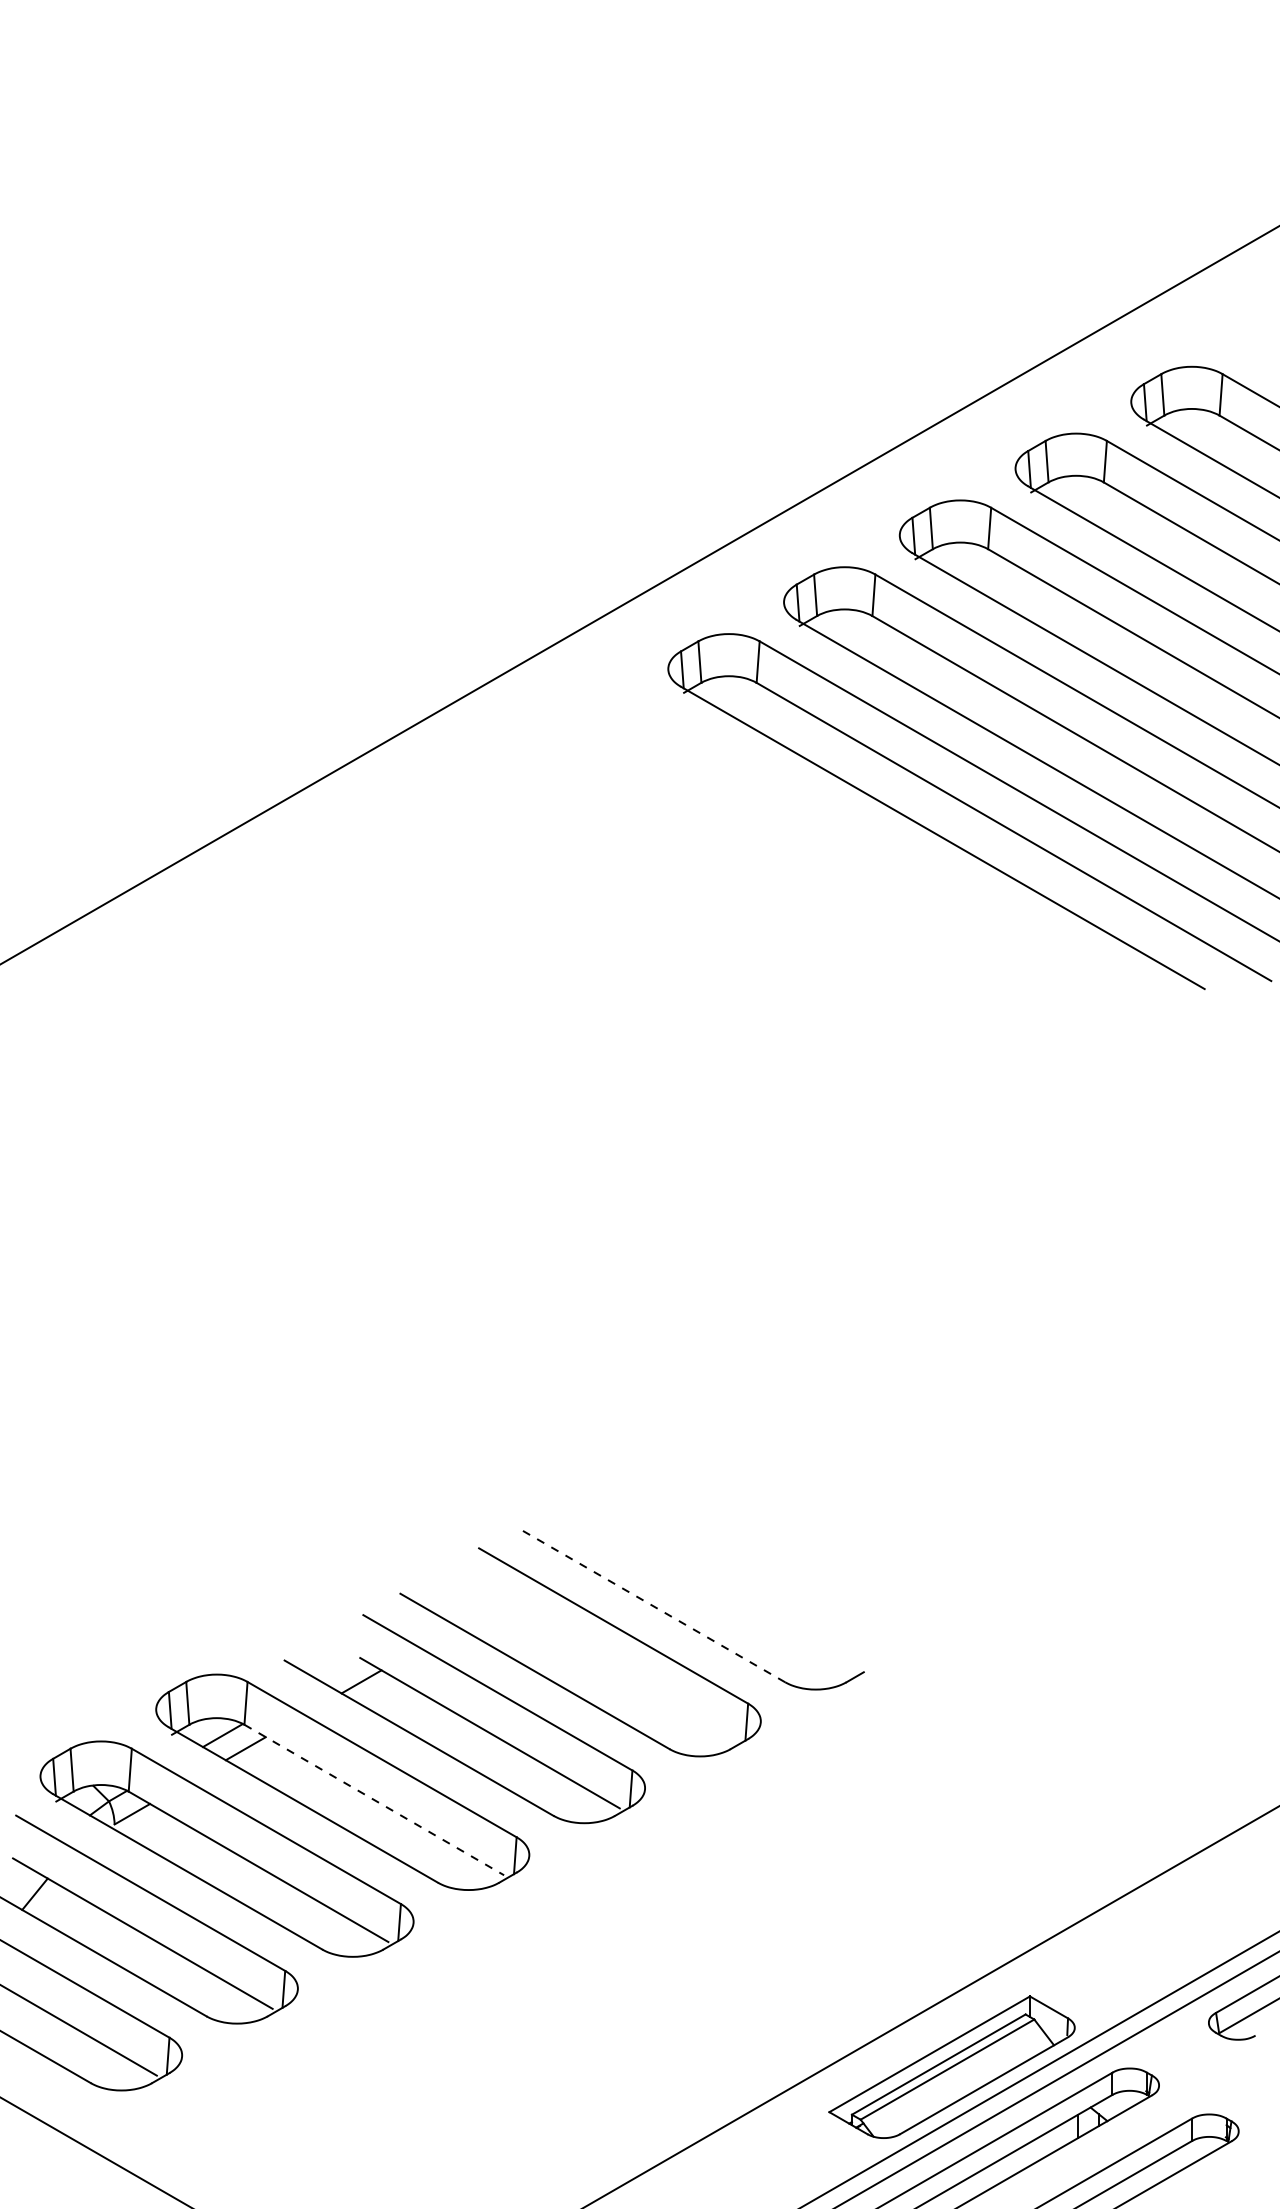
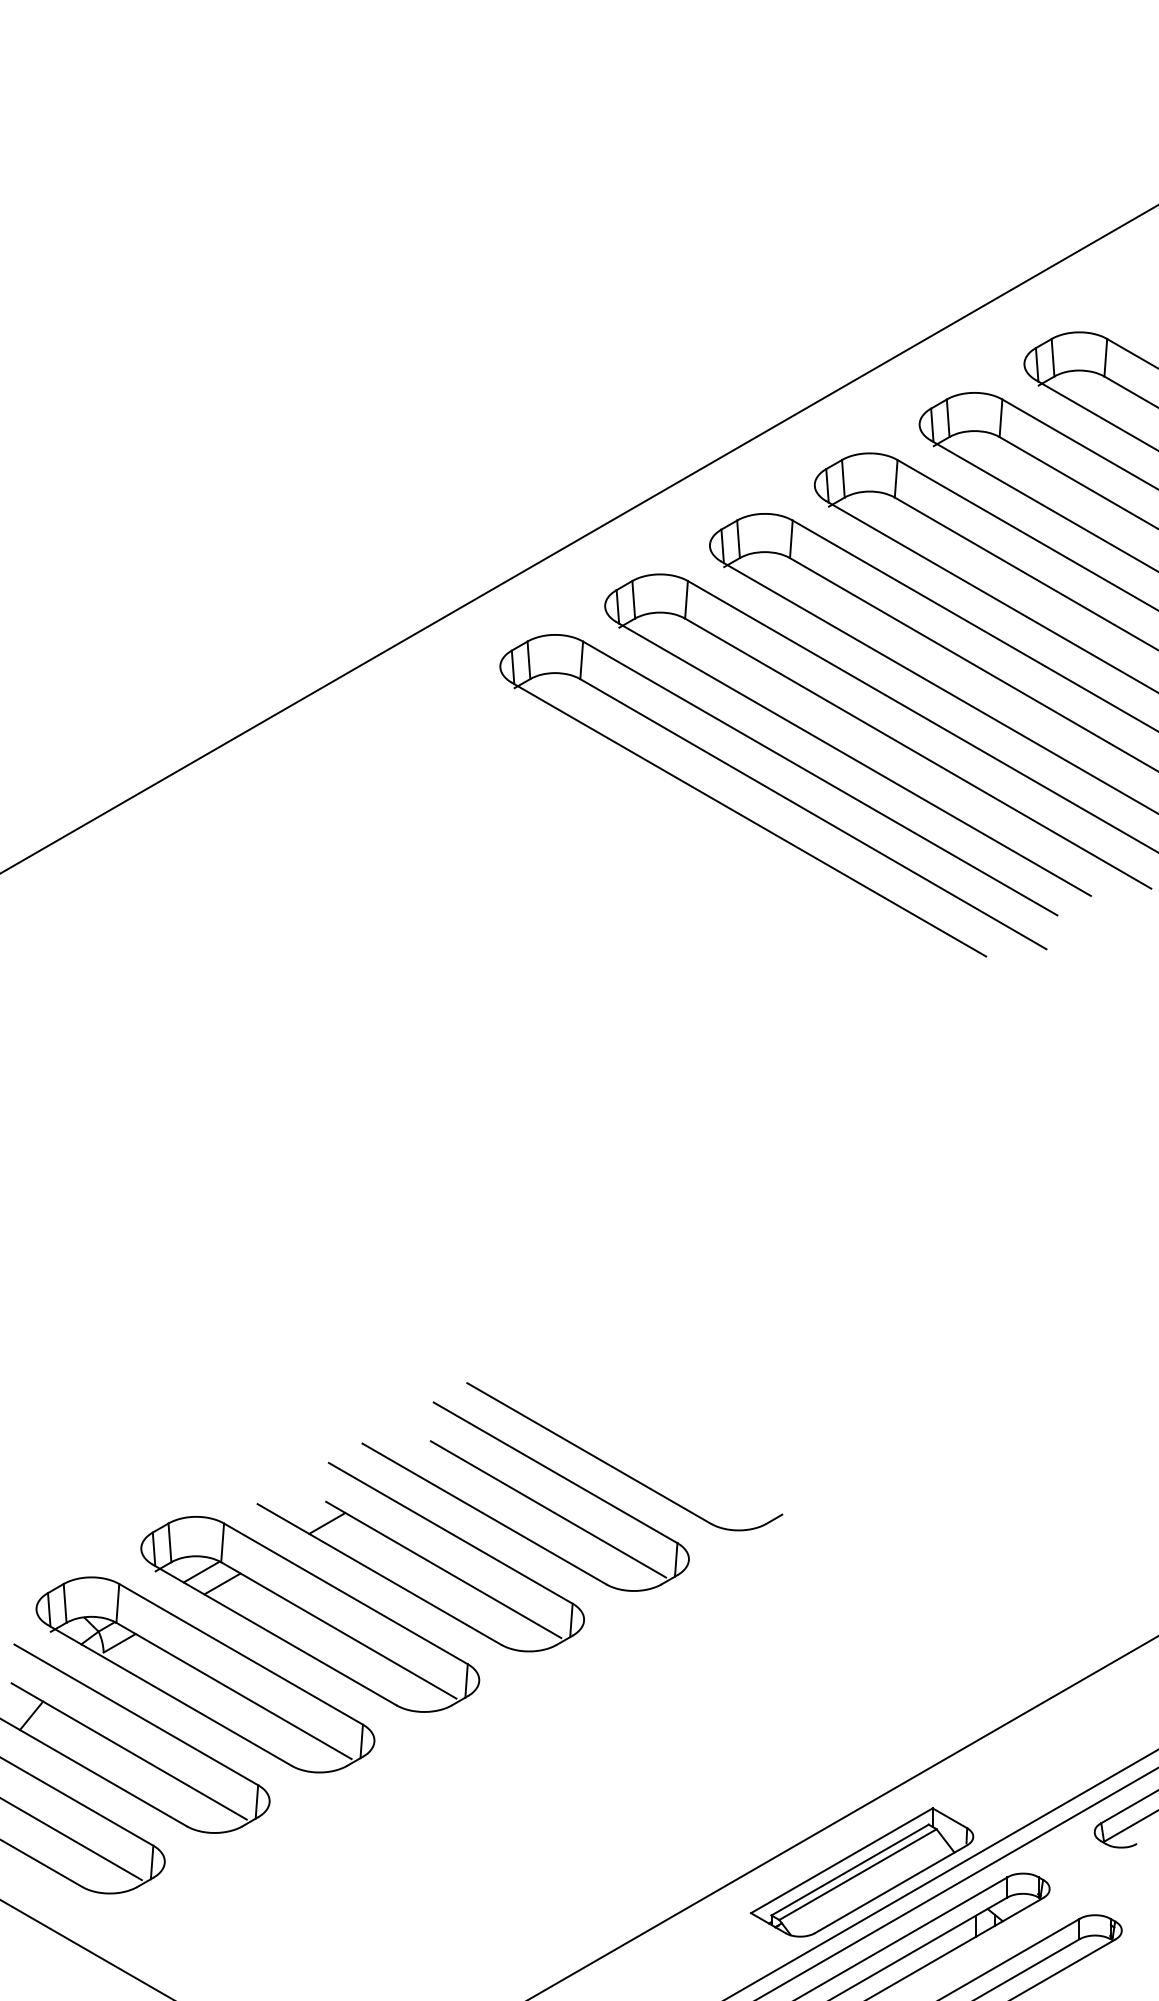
part: (859, 878) -> (778, 795), added
line: (651, 1604) -> (589, 1453), dashed -> solid
line: (605, 1666) -> (548, 1509), added
line: (373, 1800) -> (338, 1630), dashed -> solid

